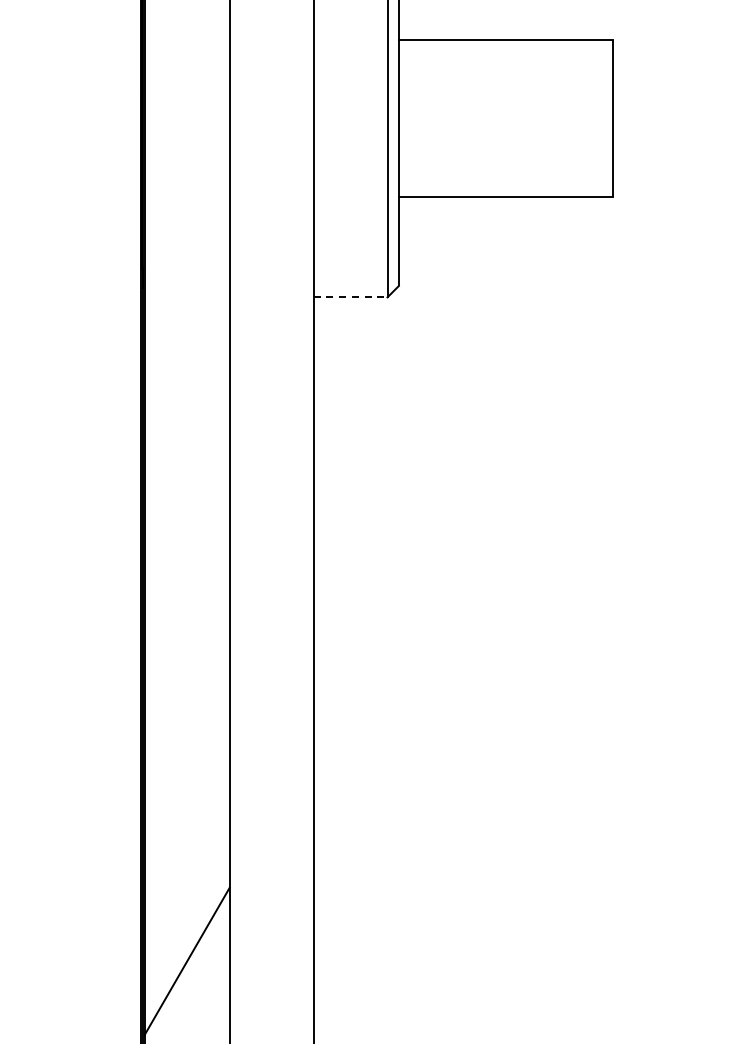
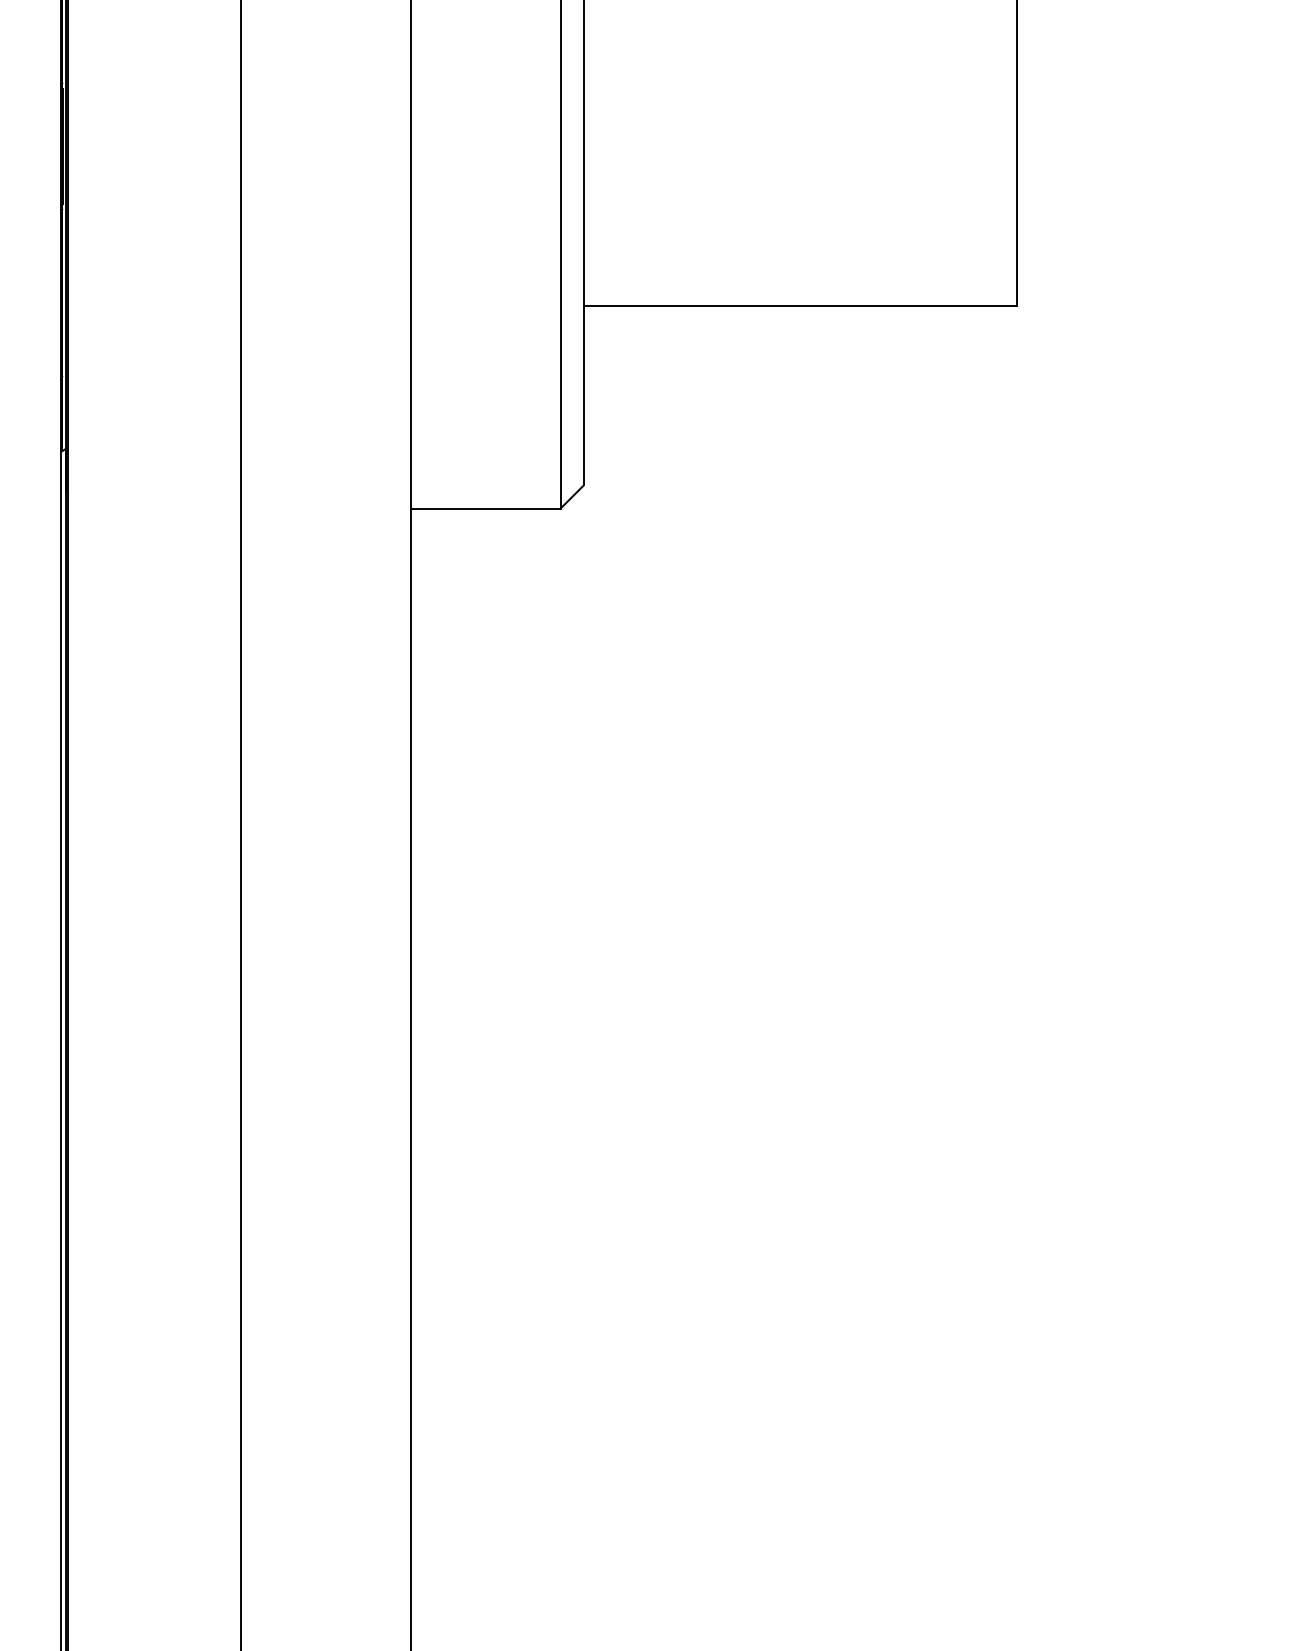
line: (350, 297) -> (485, 508), dashed -> solid

